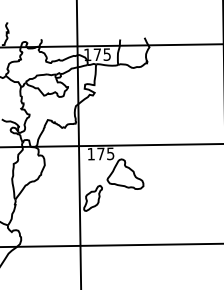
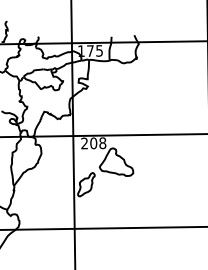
text: (100, 153) -> (93, 142), 175 -> 208

